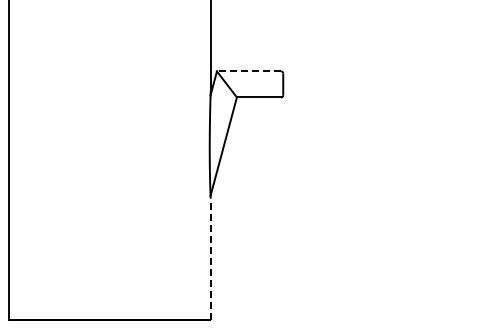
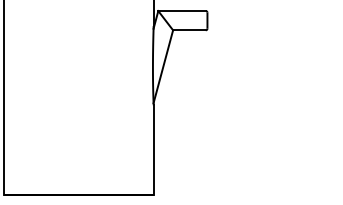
line: (248, 71) -> (181, 11), dashed -> solid
line: (210, 259) -> (153, 150), dashed -> solid

